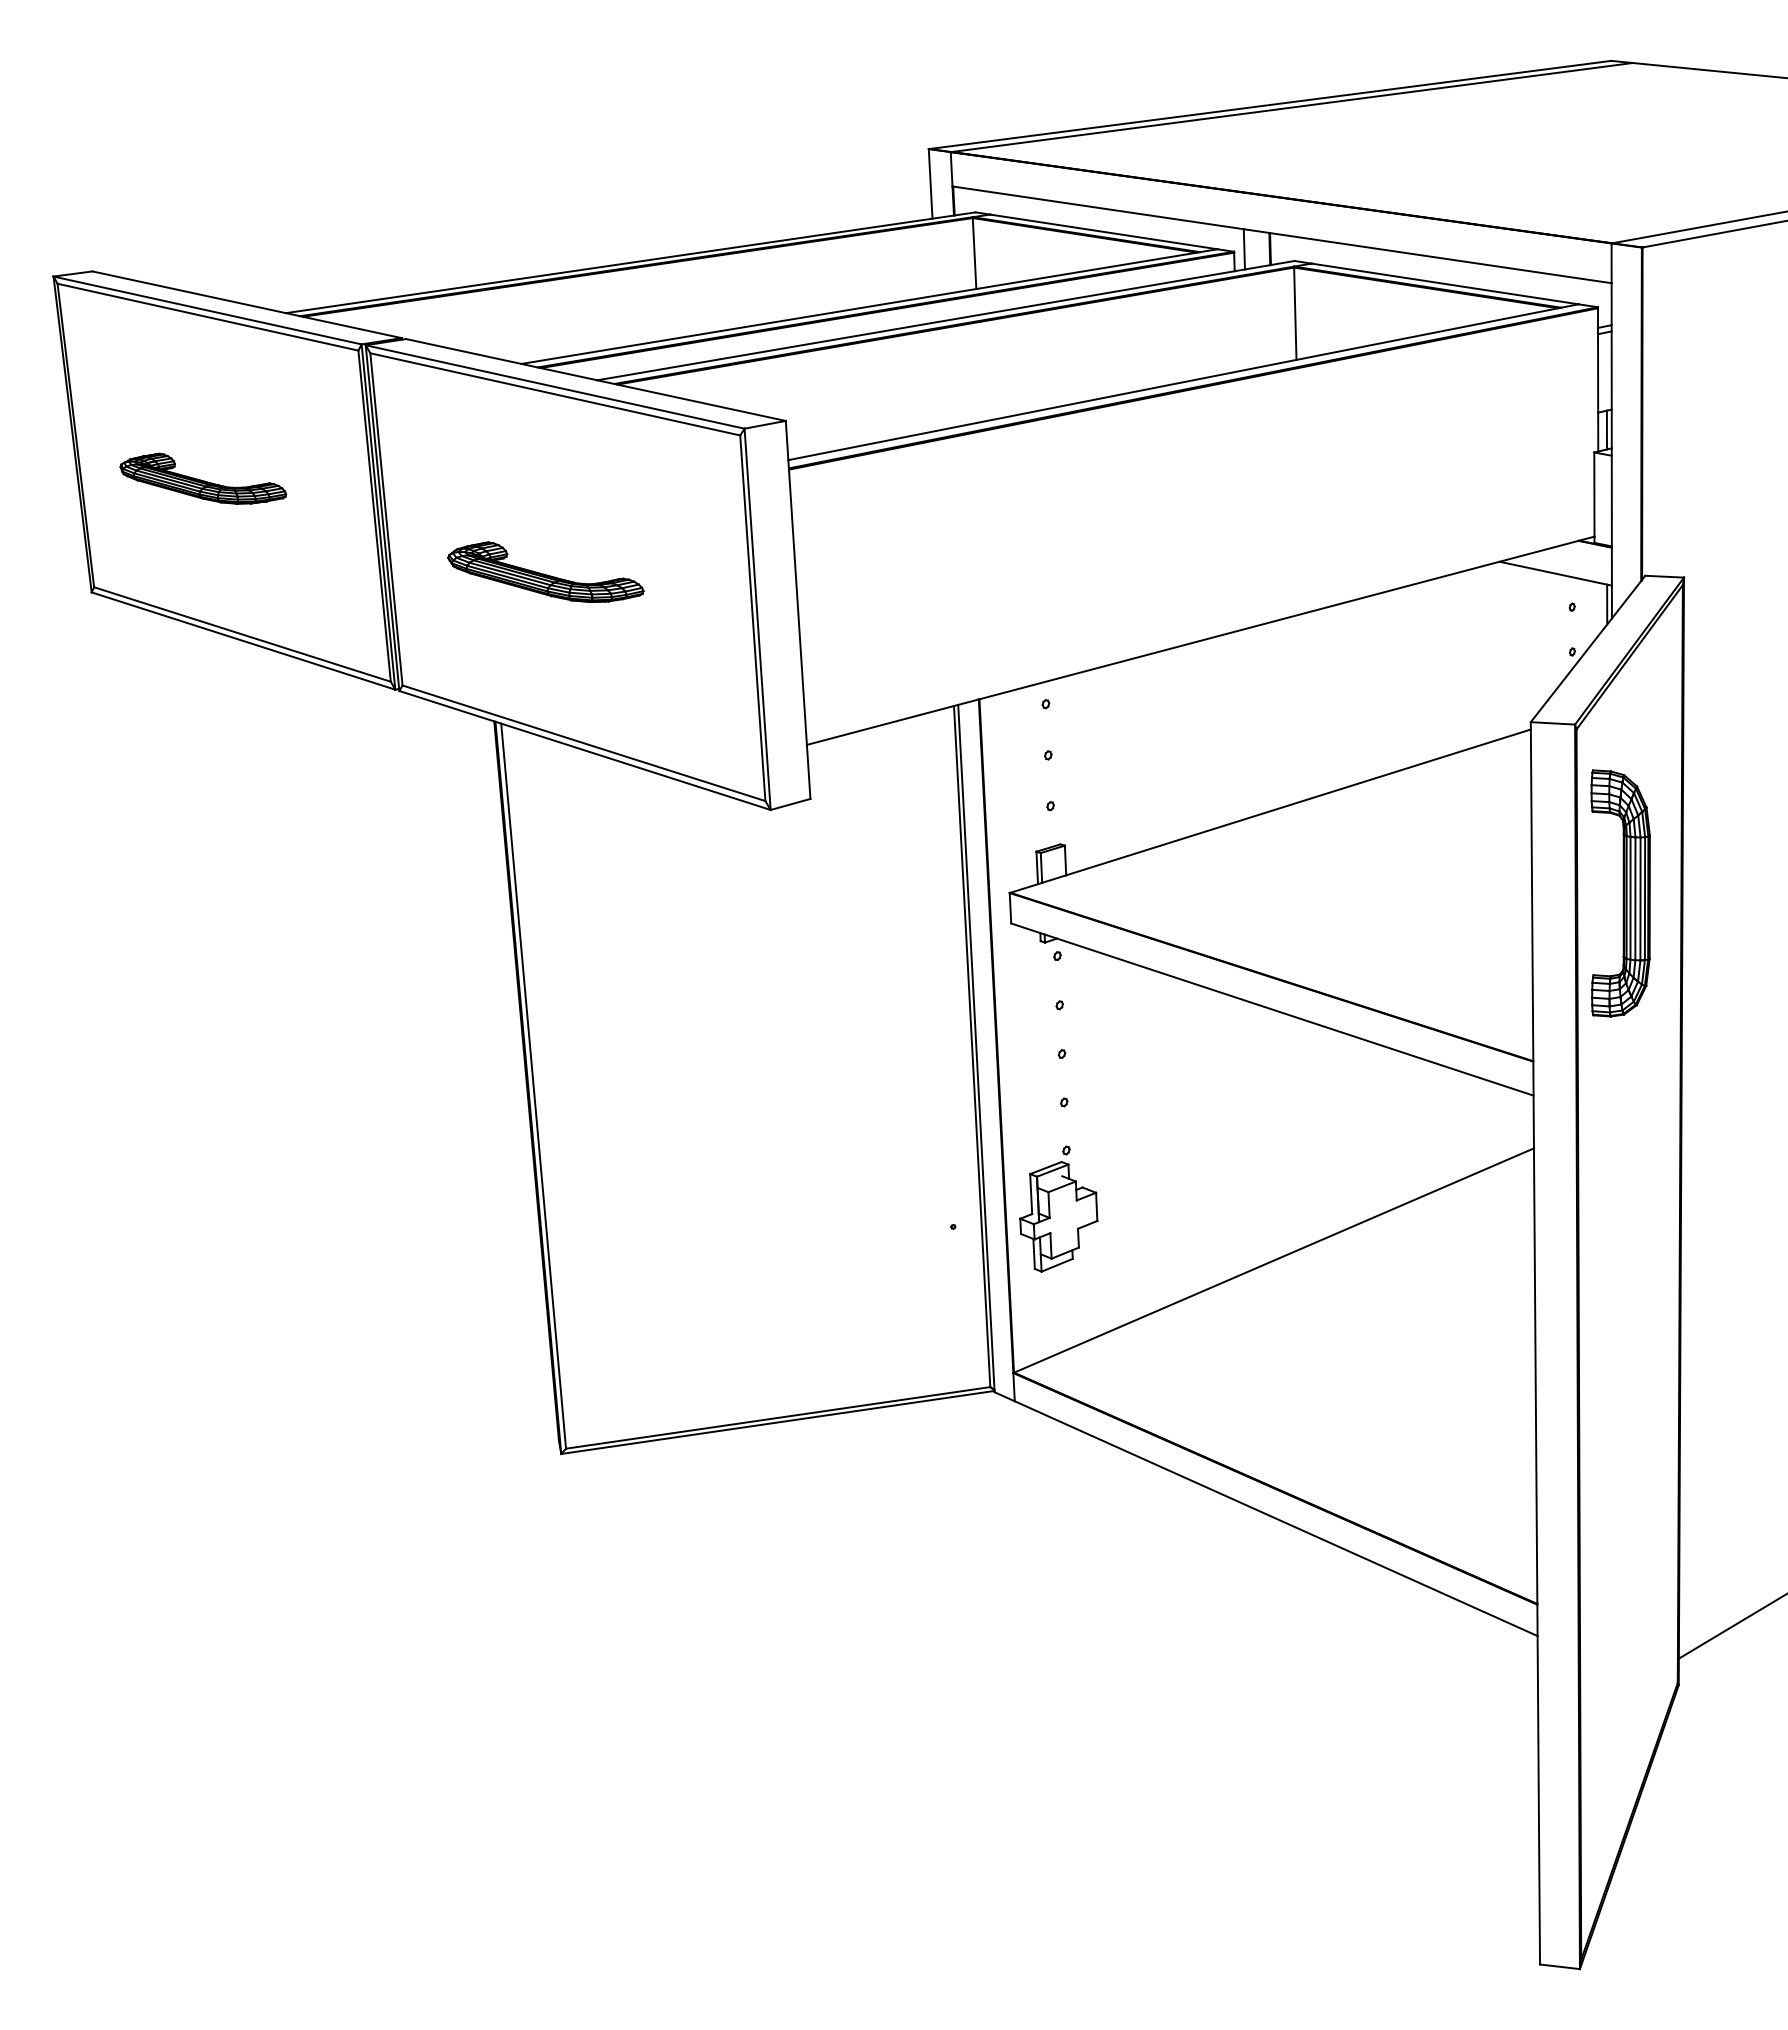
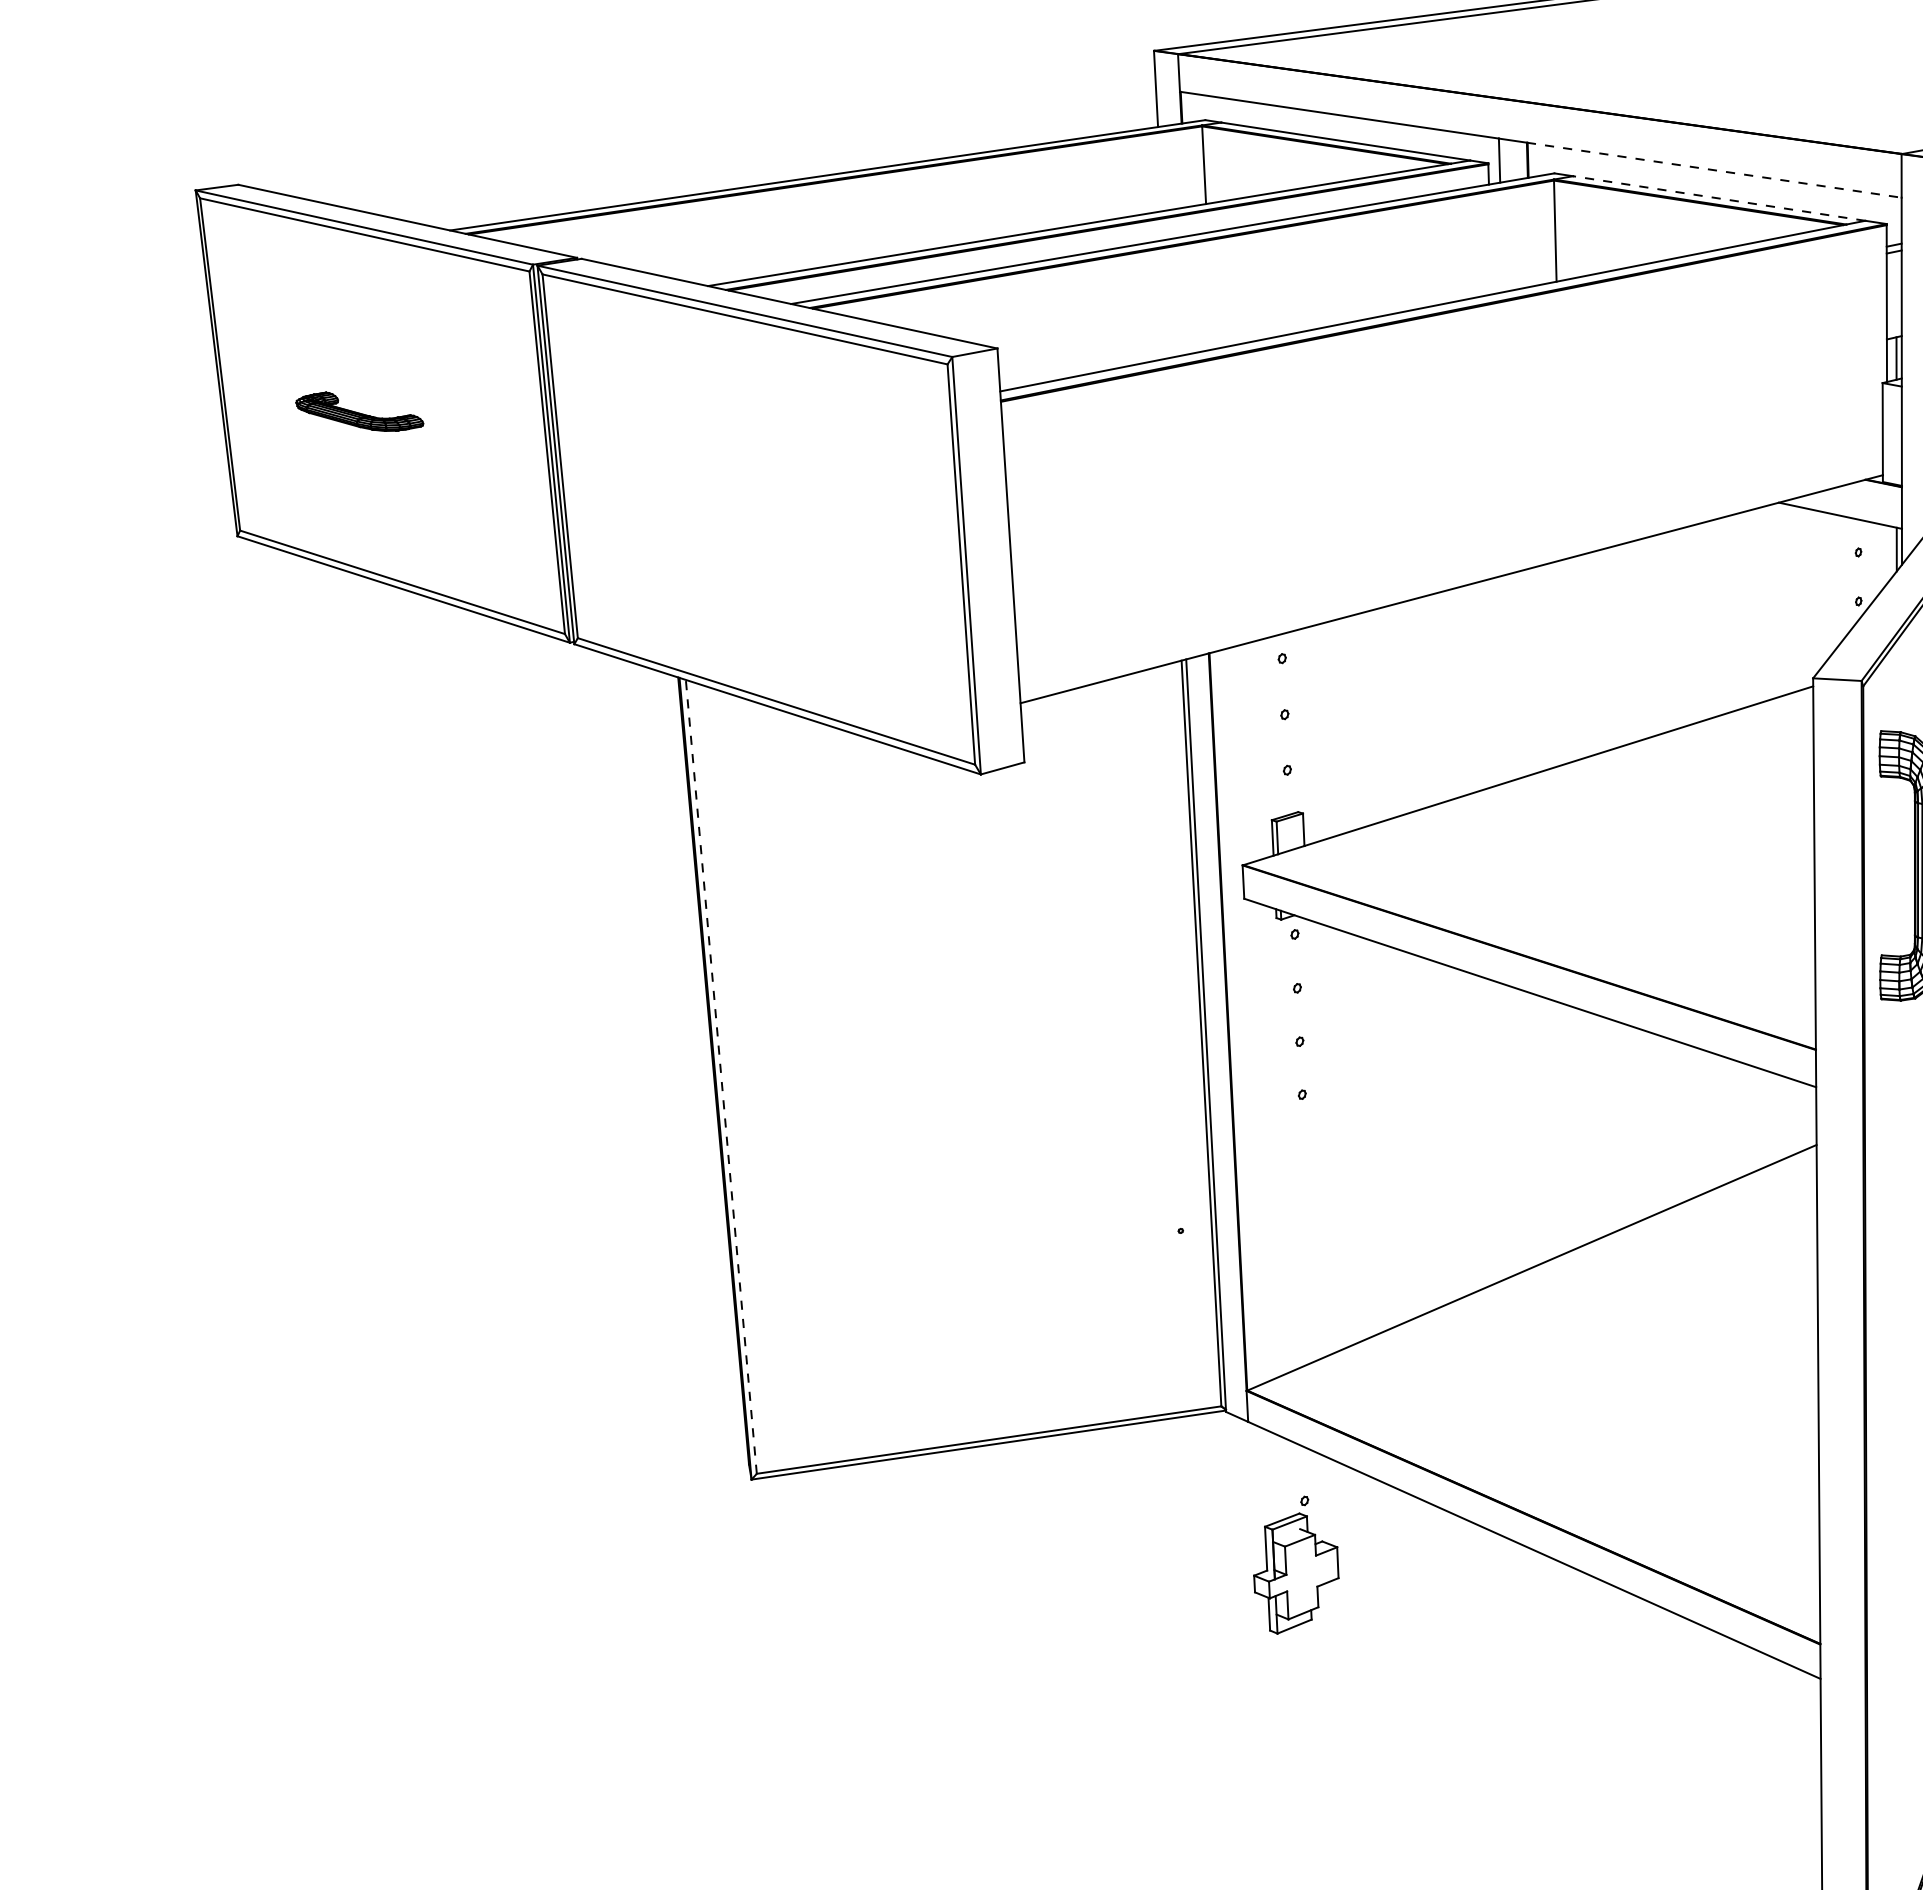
line: (1440, 258) -> (1714, 170), solid -> dashed
line: (1445, 283) -> (1719, 198), solid -> dashed
part: (203, 478) -> (359, 411), size x0.7
part: (545, 571) -> (734, 513), removed
line: (533, 1086) -> (721, 1077), solid -> dashed
part: (1058, 1208) -> (1296, 1564), moved

